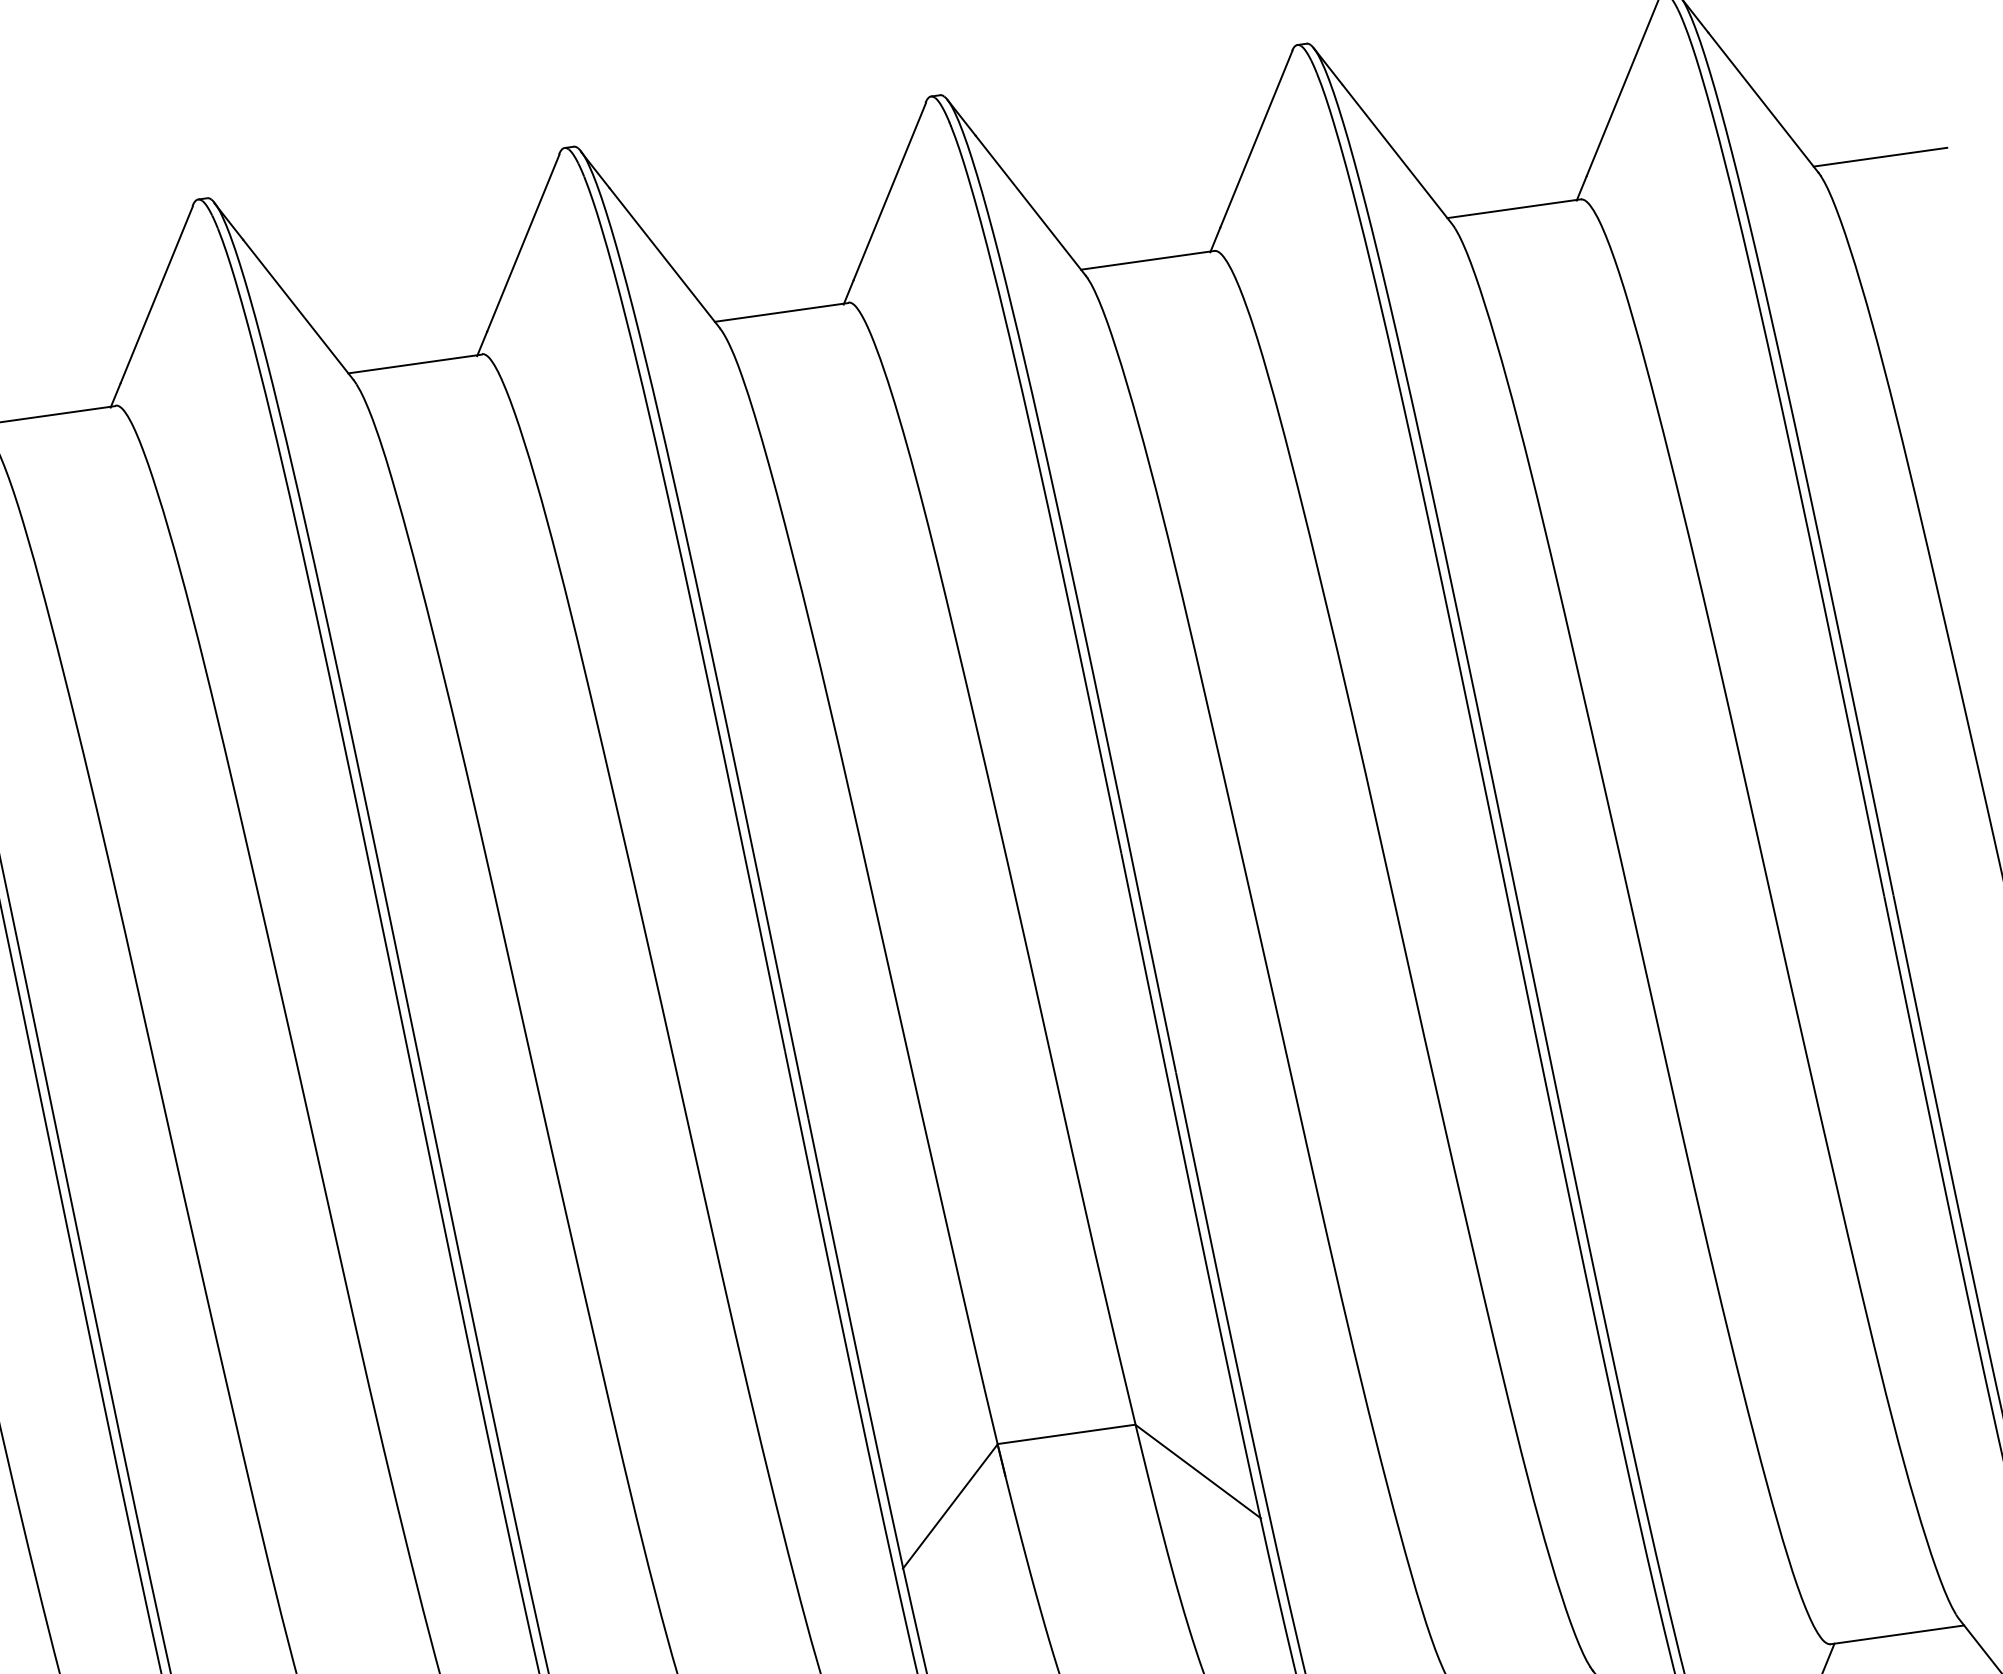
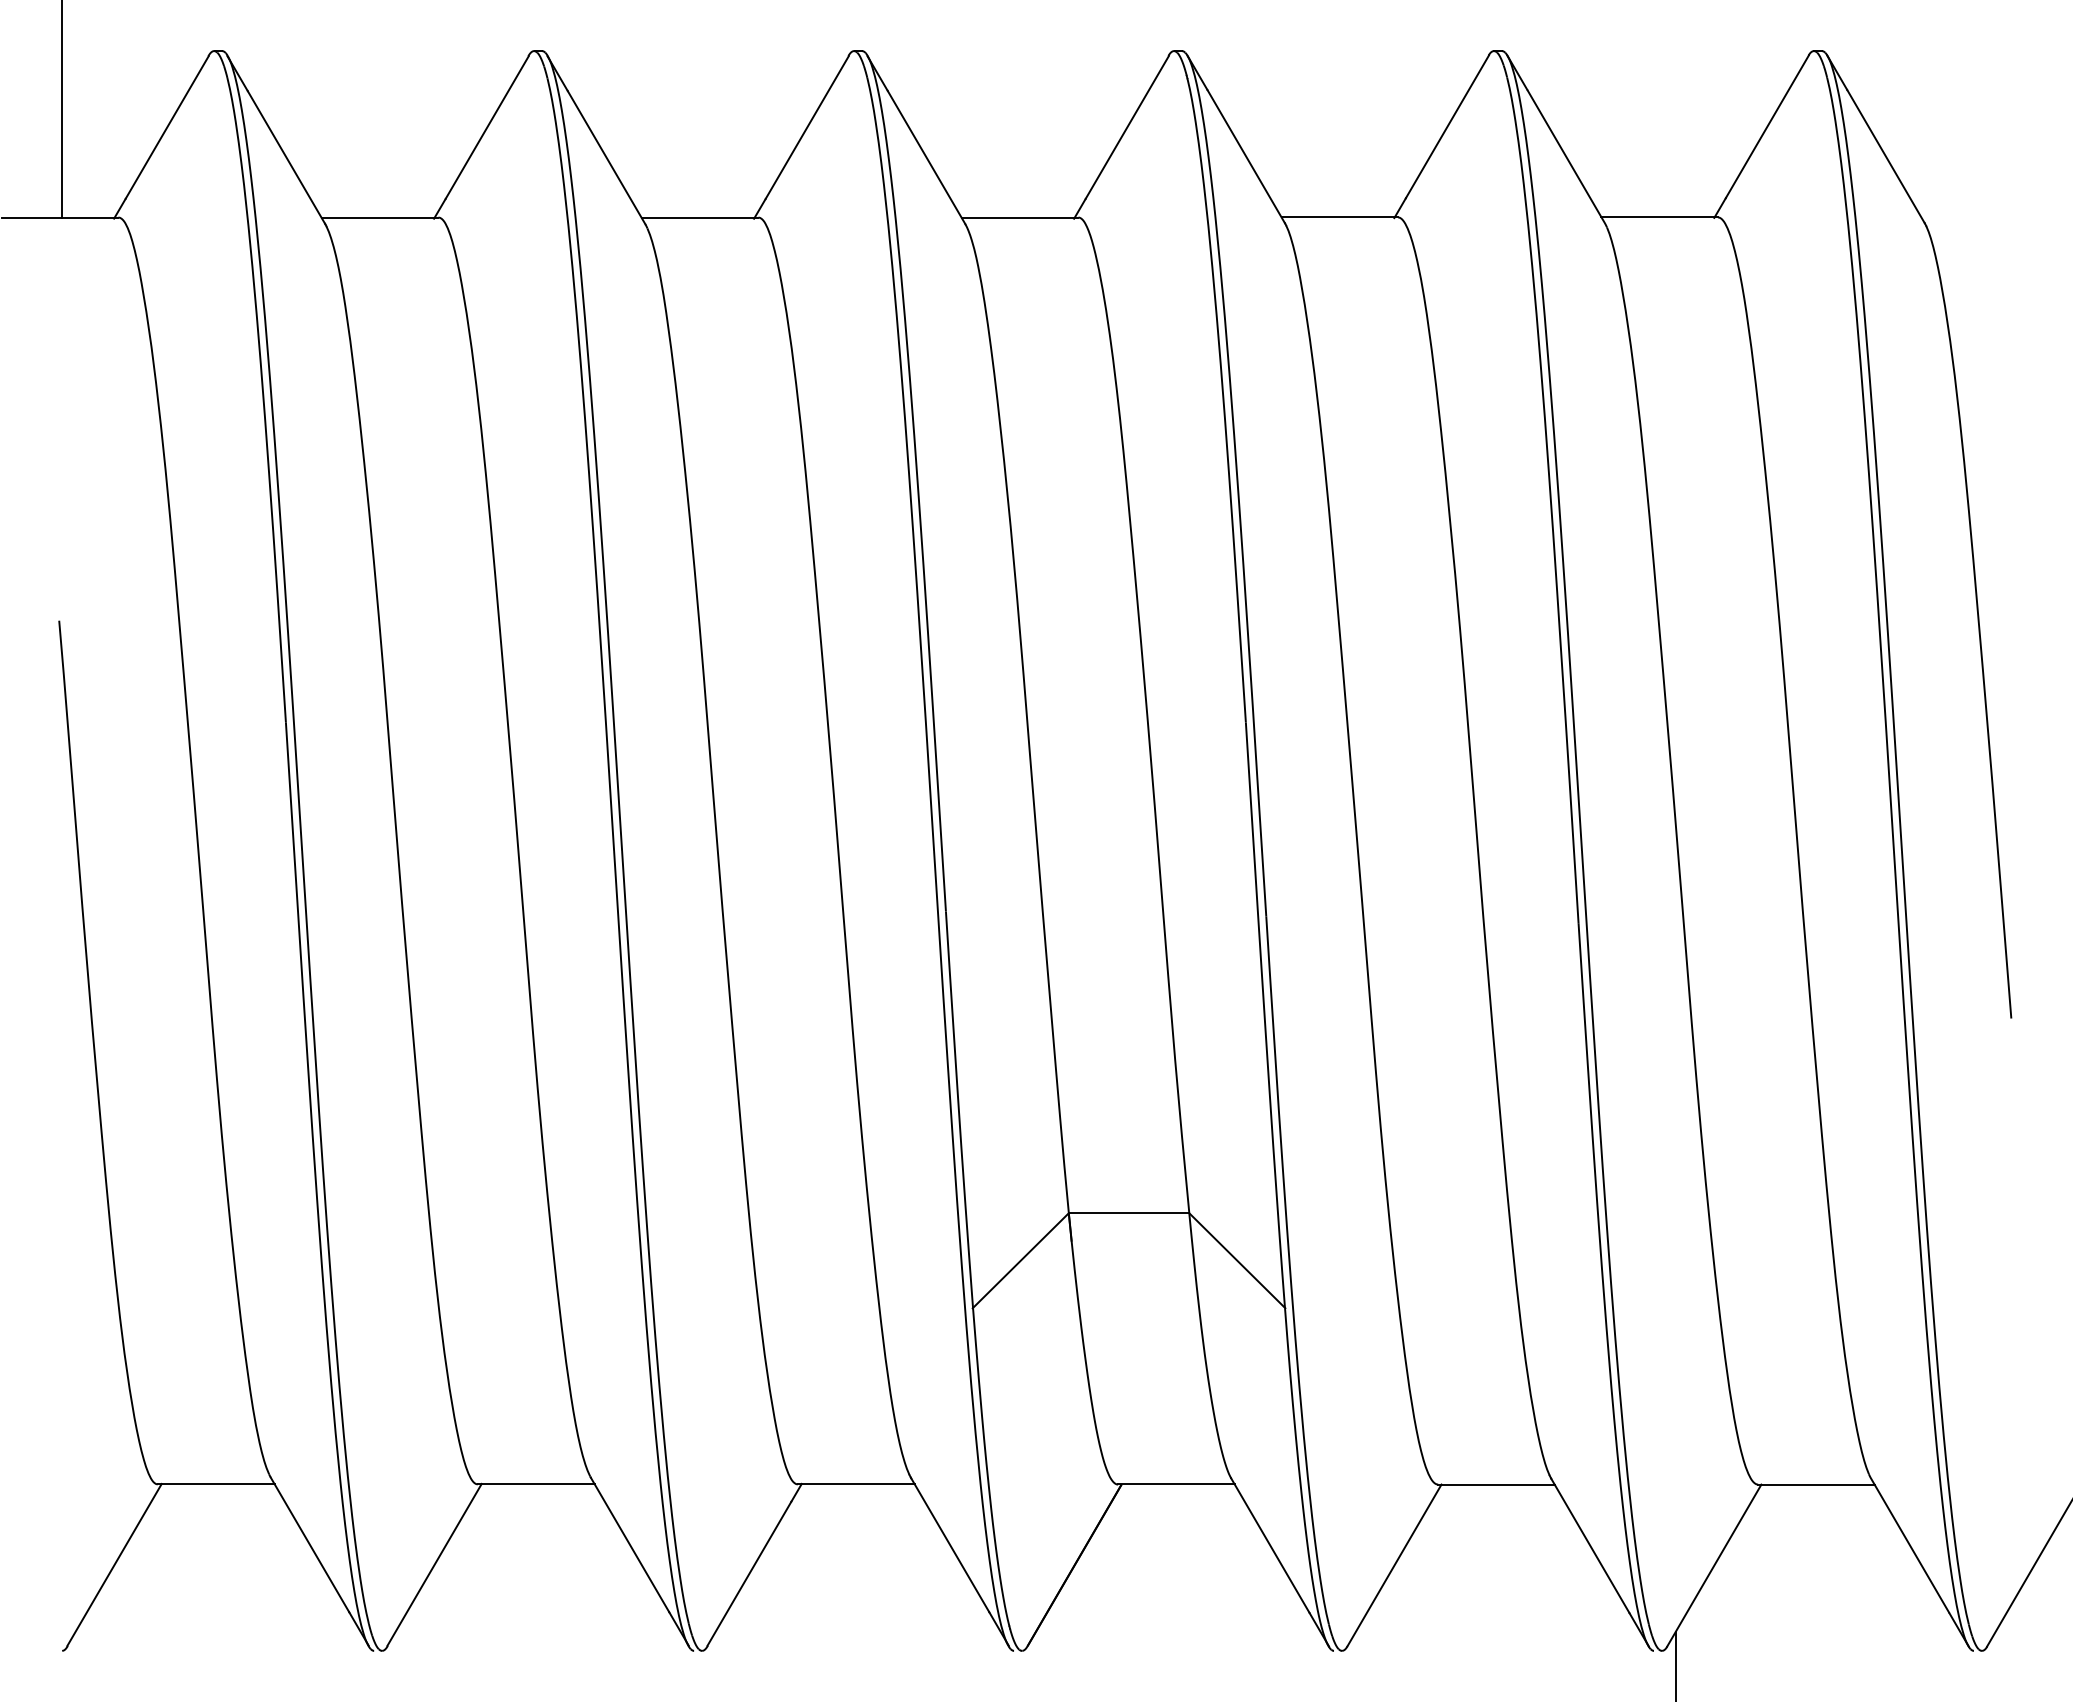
line: (1880, 157) -> (1979, 217), removed

